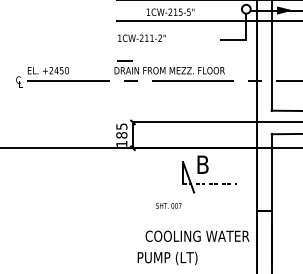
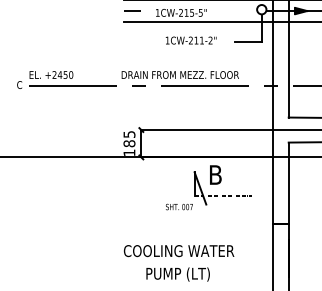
text: (141, 37) -> (190, 39), moved
line: (124, 60) -> (132, 11), moved
text: (168, 205) -> (179, 206), moved
text: (197, 235) -> (179, 250), moved

